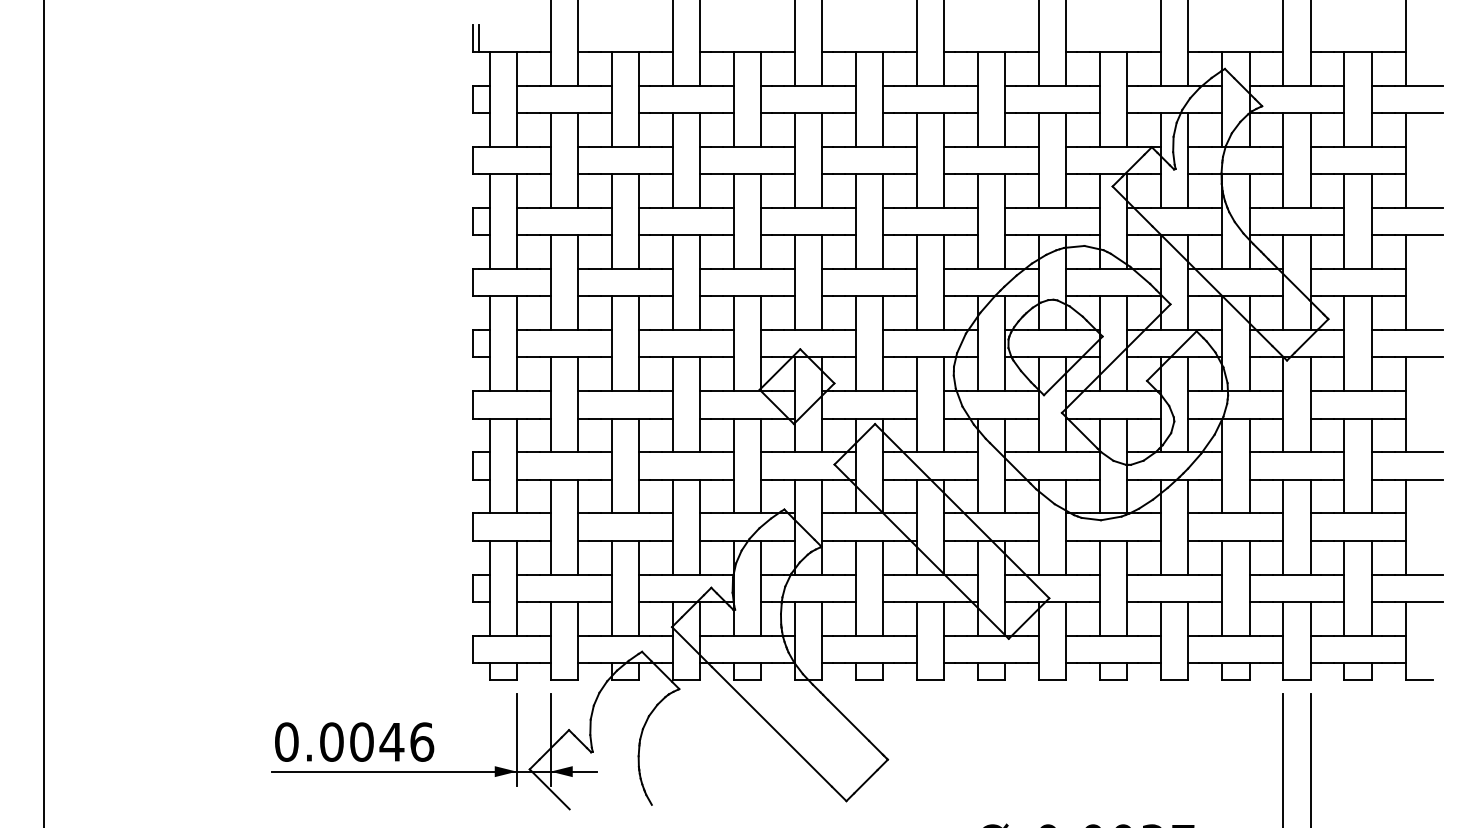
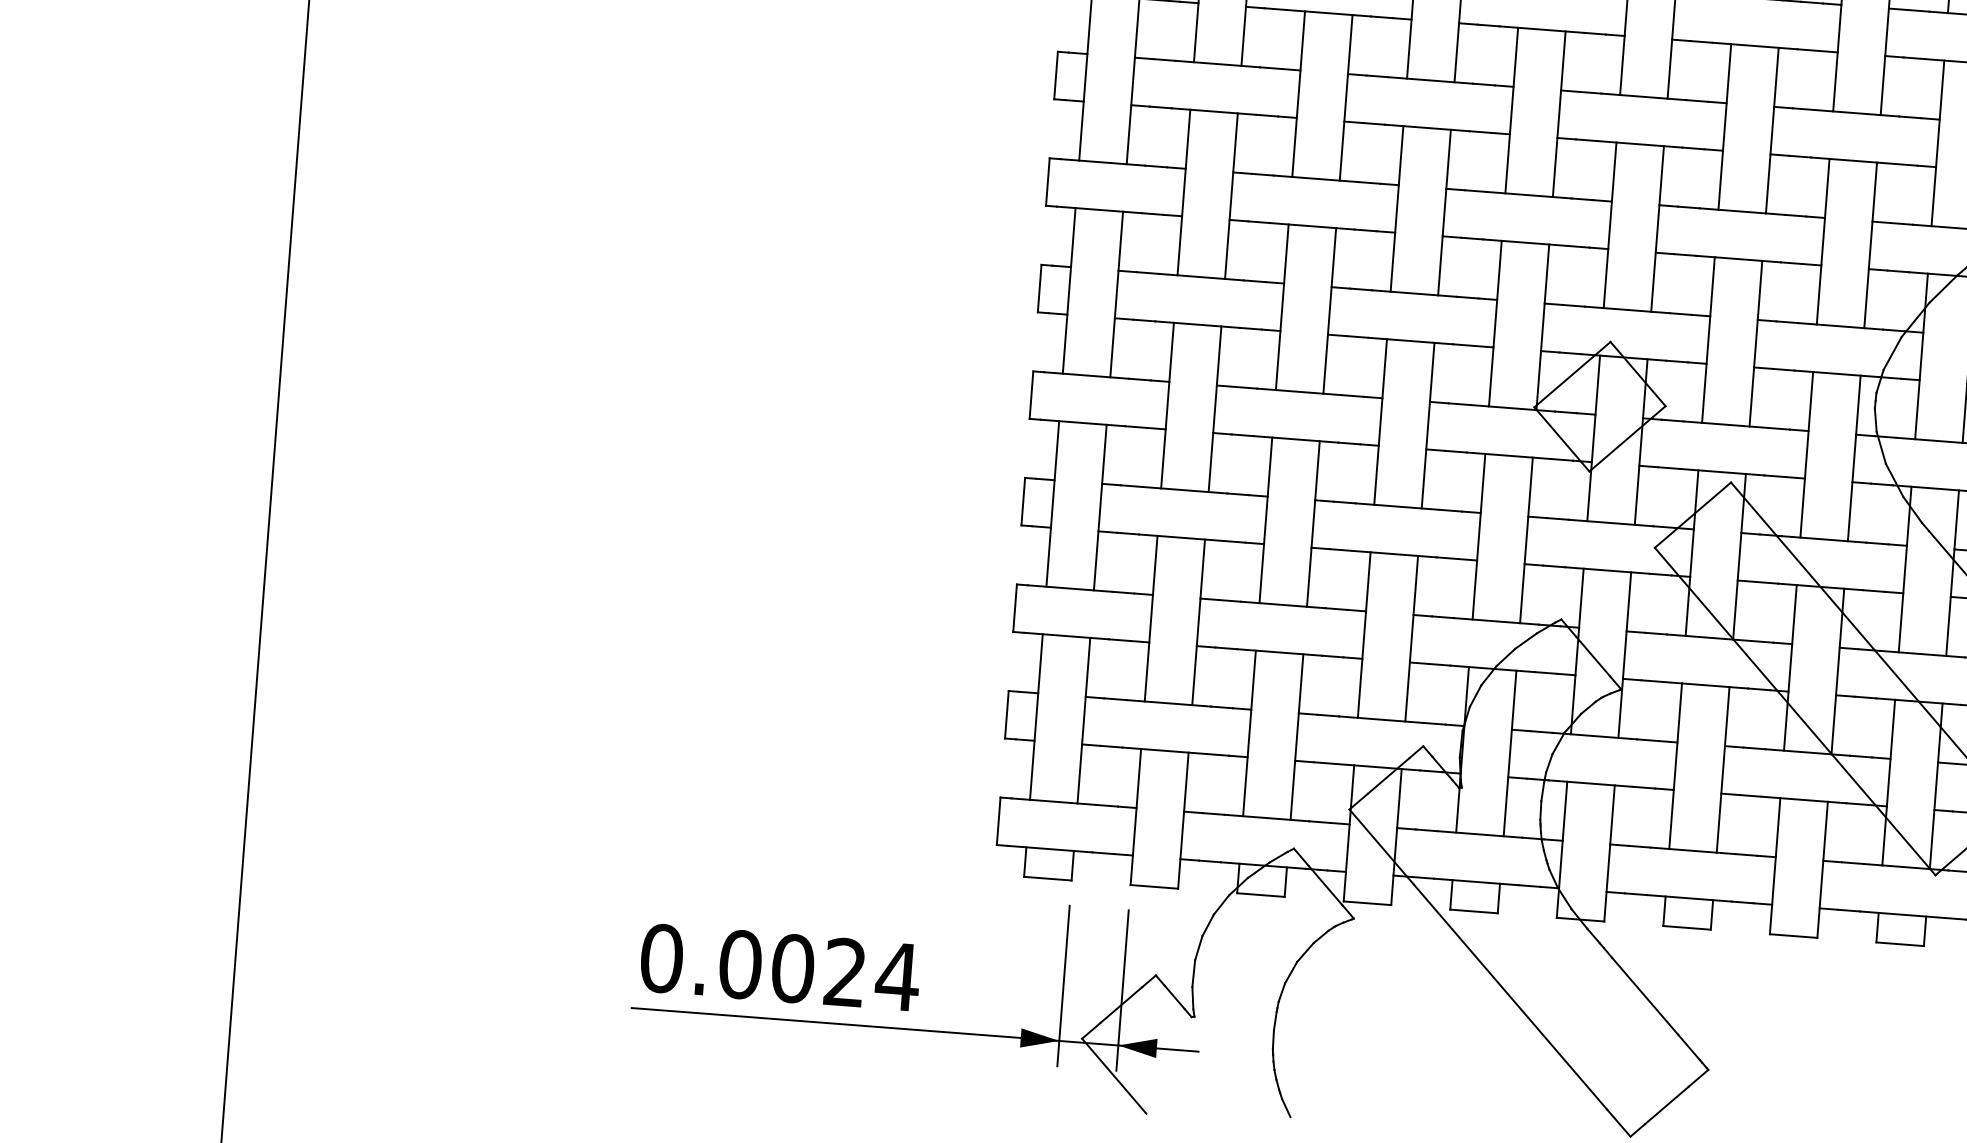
text: (406, 741) -> (870, 973), 0.0046 -> 0.0024

